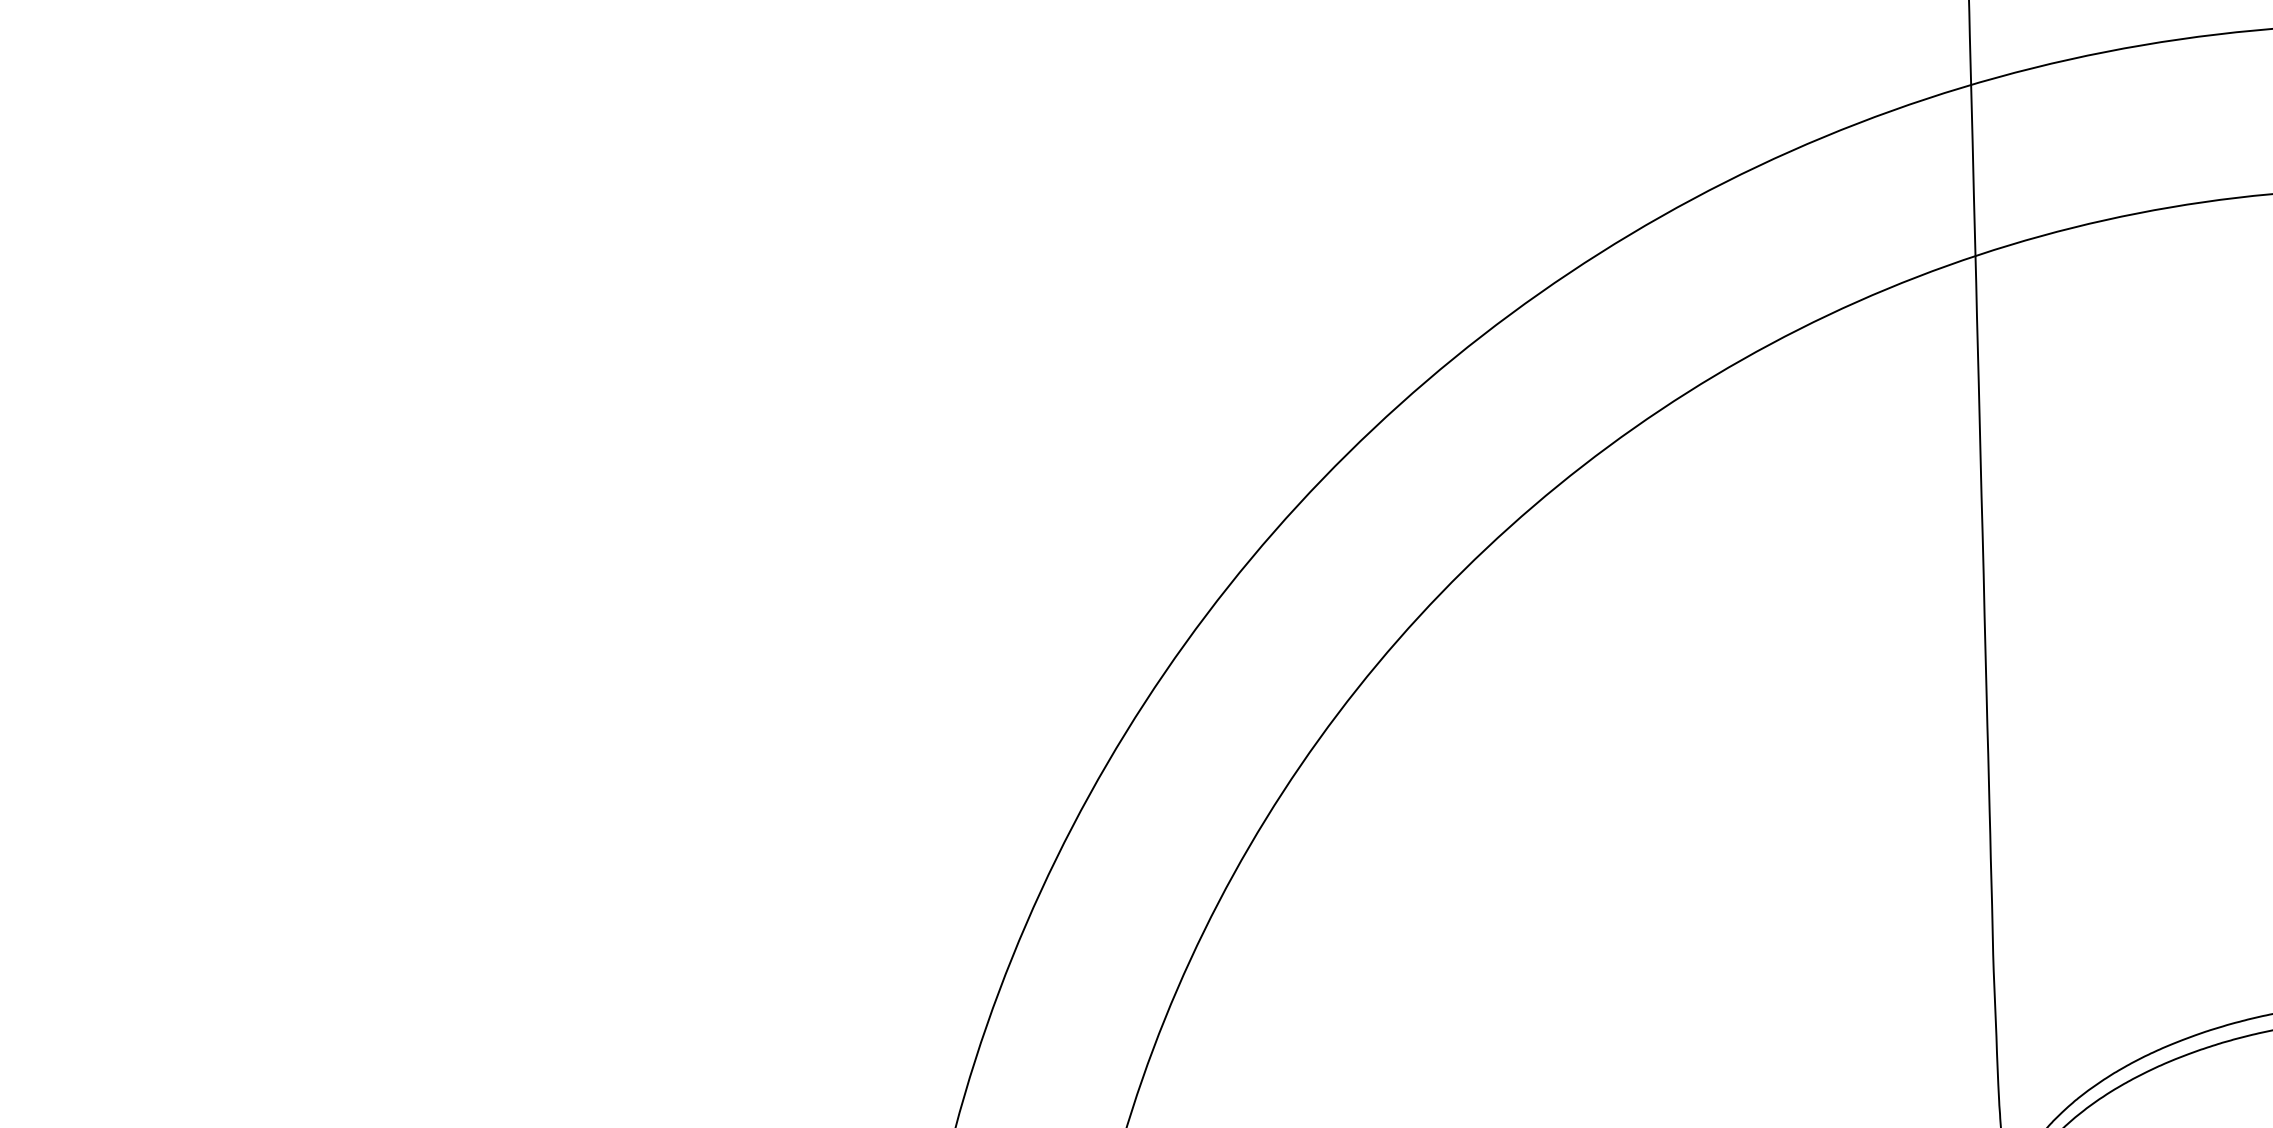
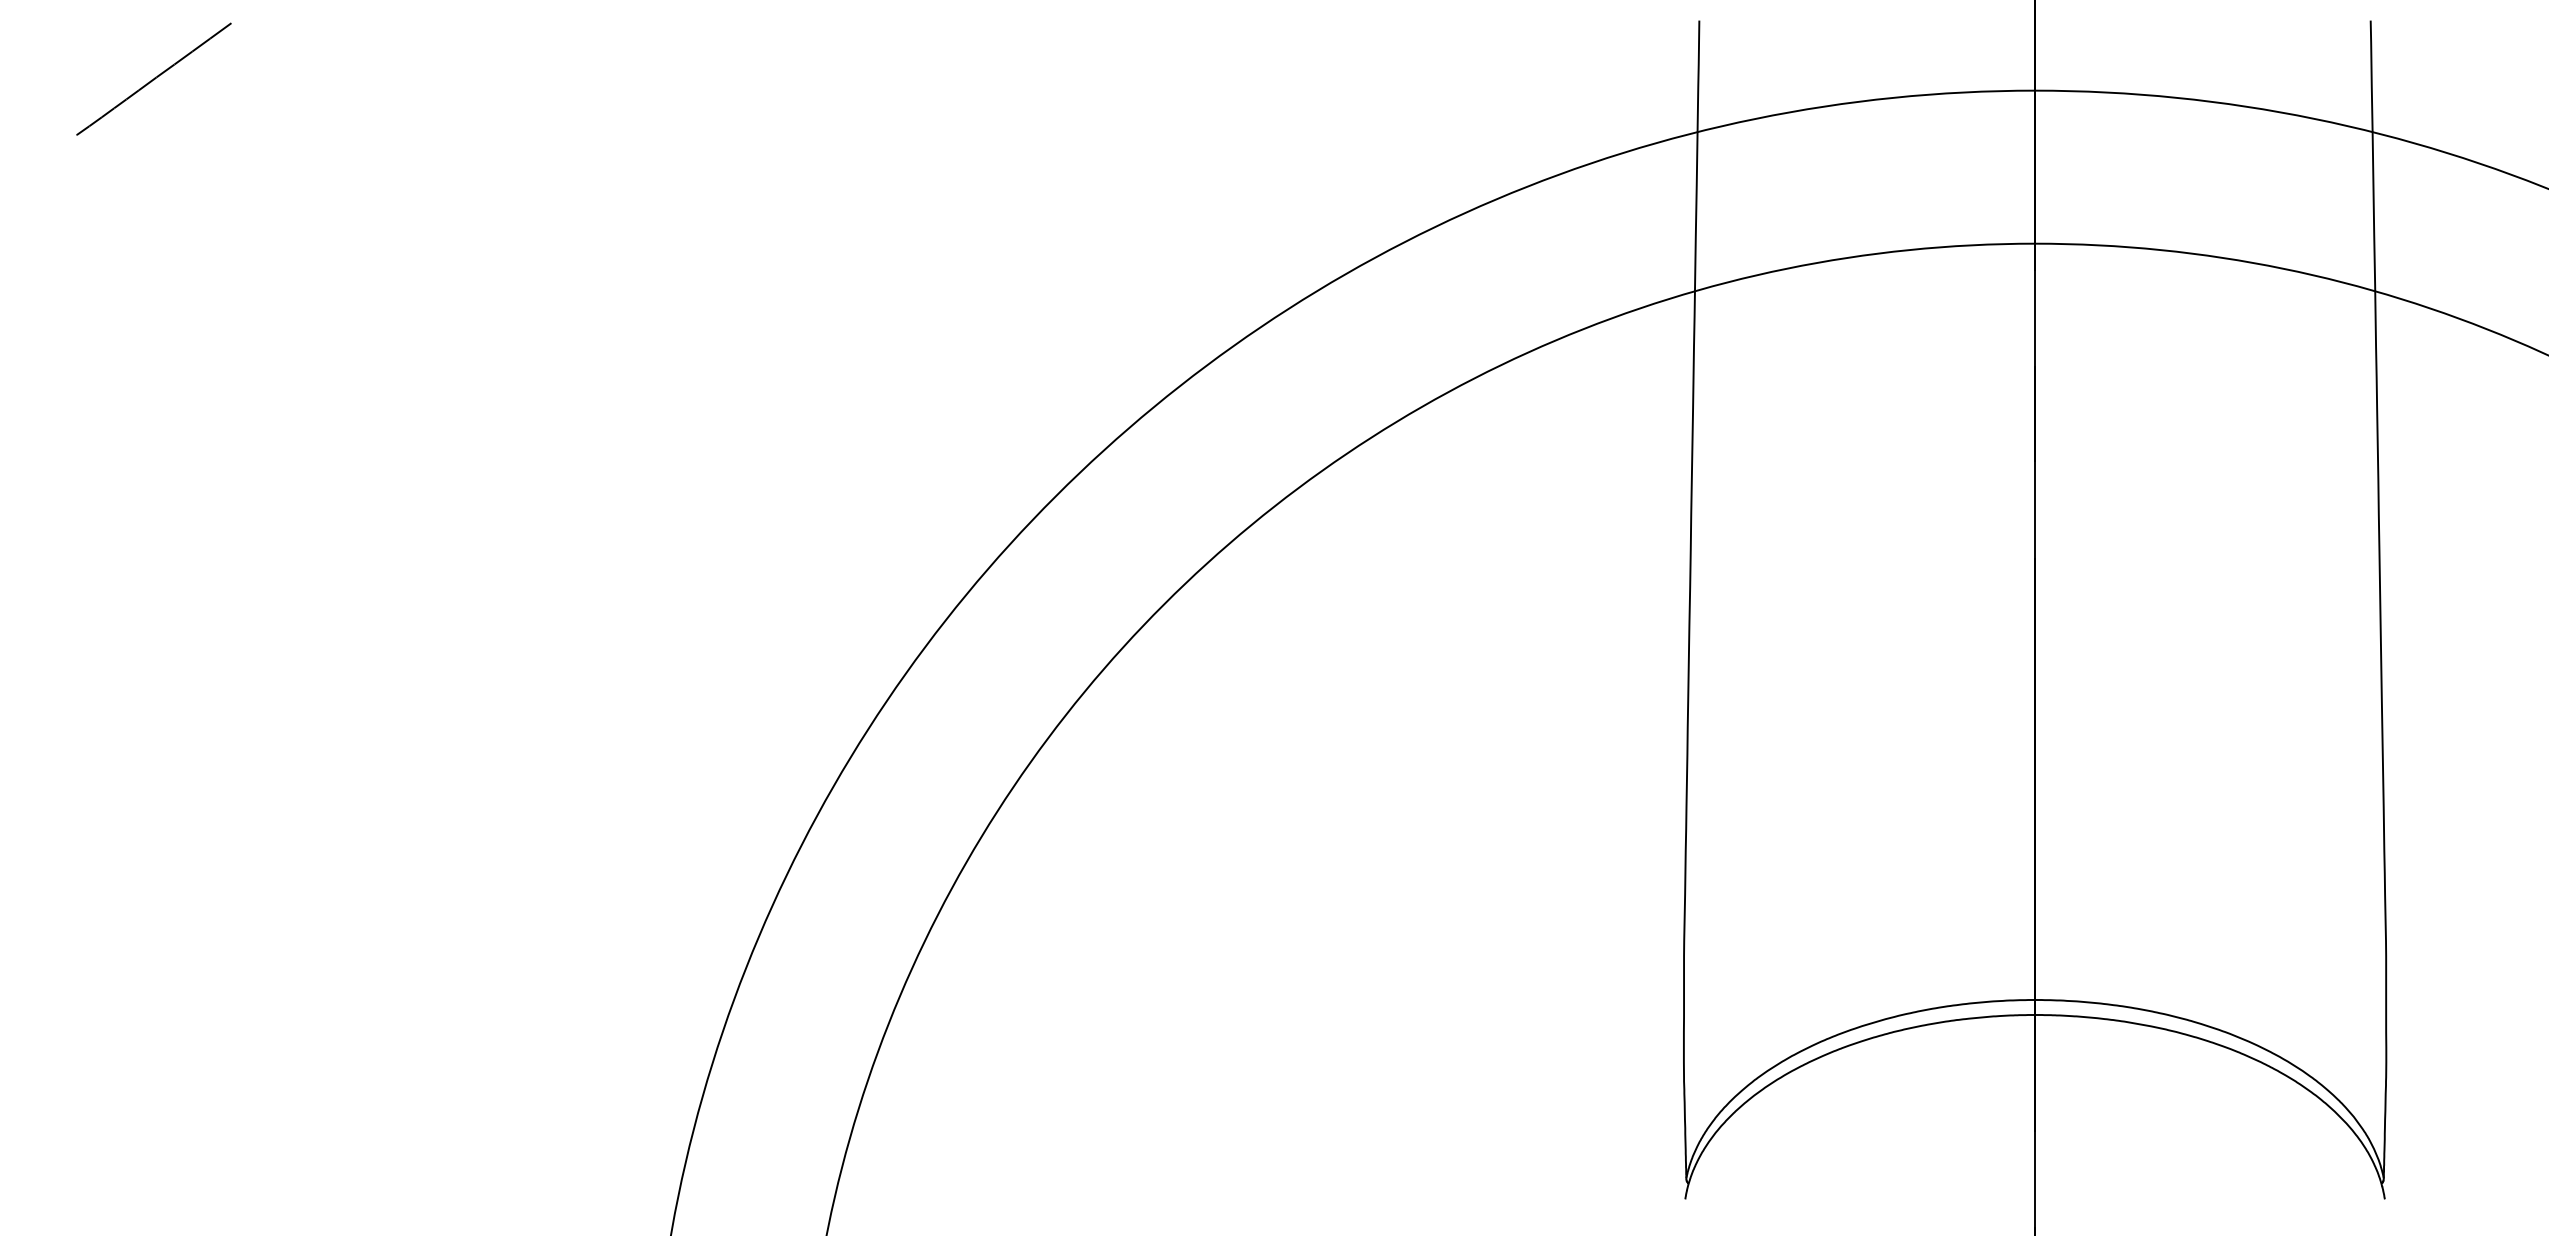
line: (310, 96) -> (153, 78), added

